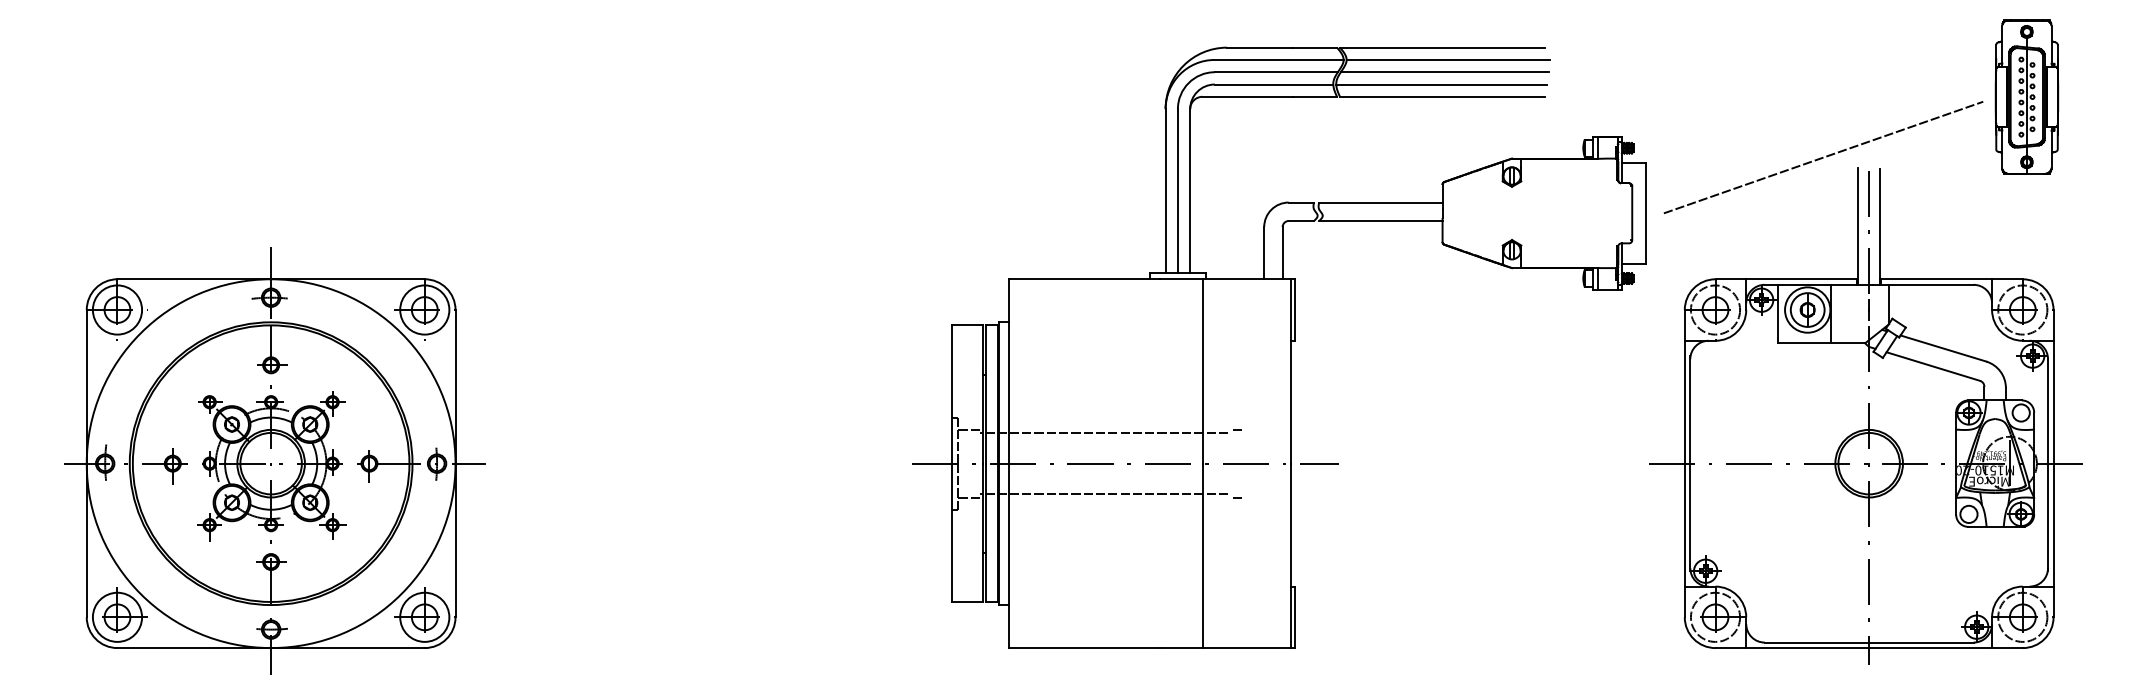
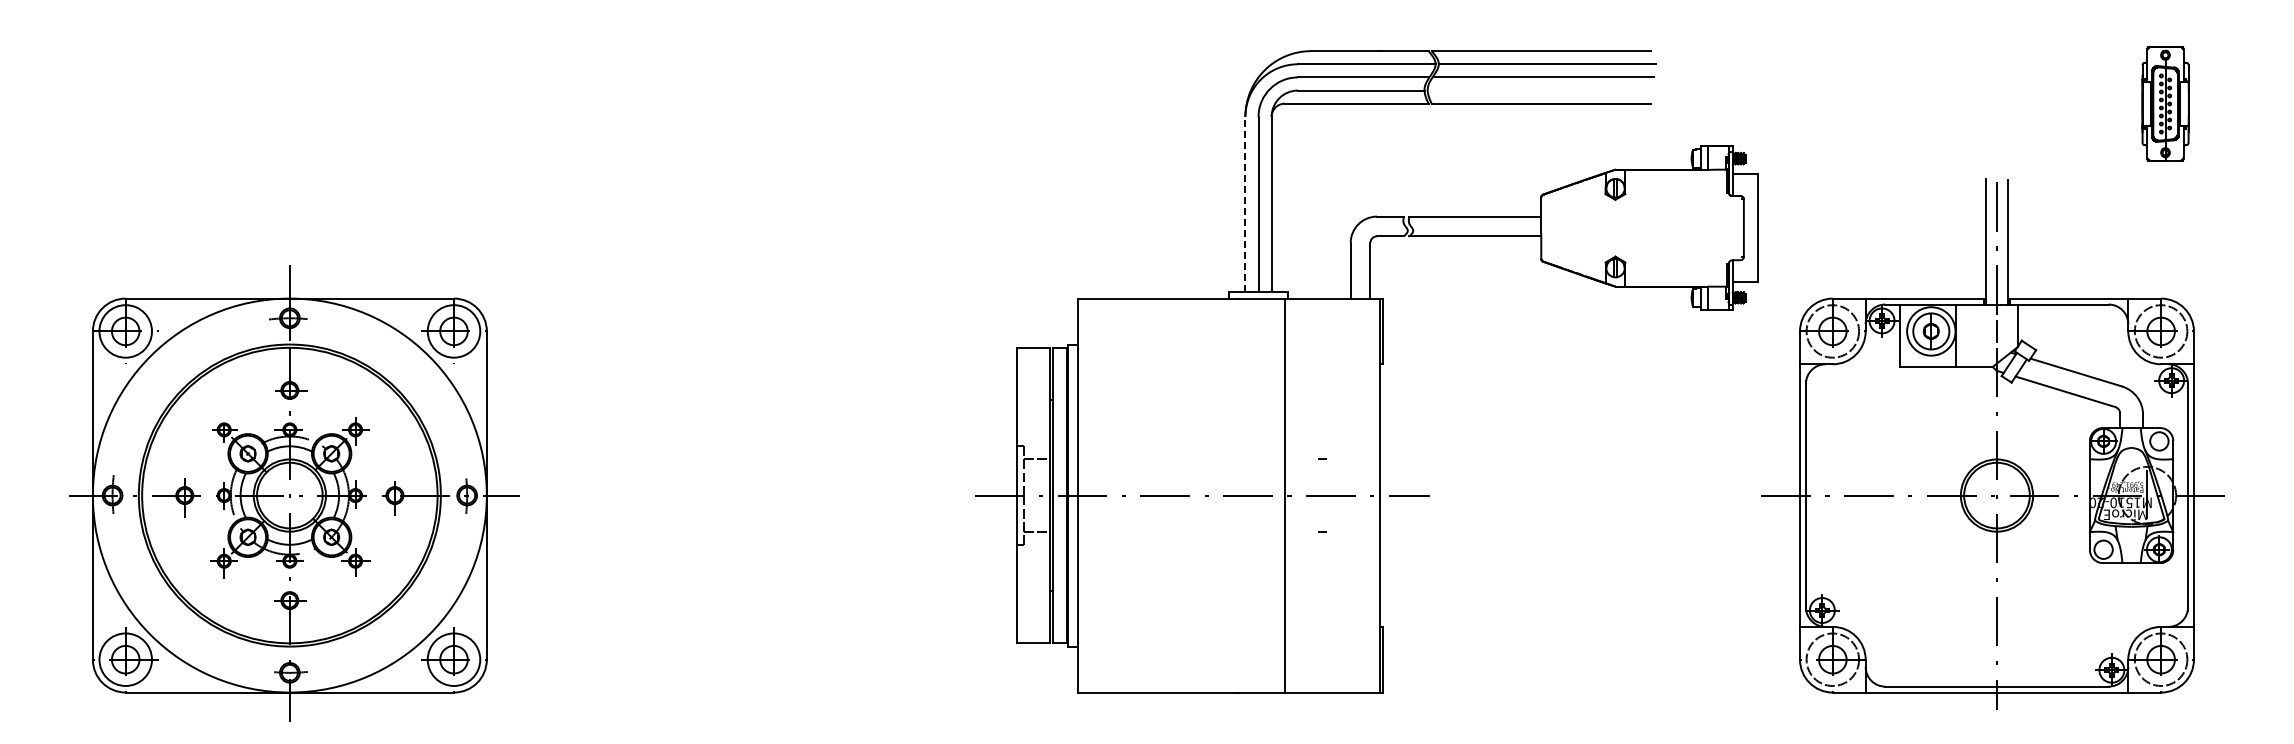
line: (1440, 84) -> (1539, 90), removed
part: (2026, 96) -> (2165, 103), size x0.7
line: (1822, 157) -> (1947, 168), removed
line: (1165, 191) -> (1245, 204), solid -> dashed
line: (1103, 432) -> (1179, 462), removed
line: (1103, 494) -> (1179, 528), removed

